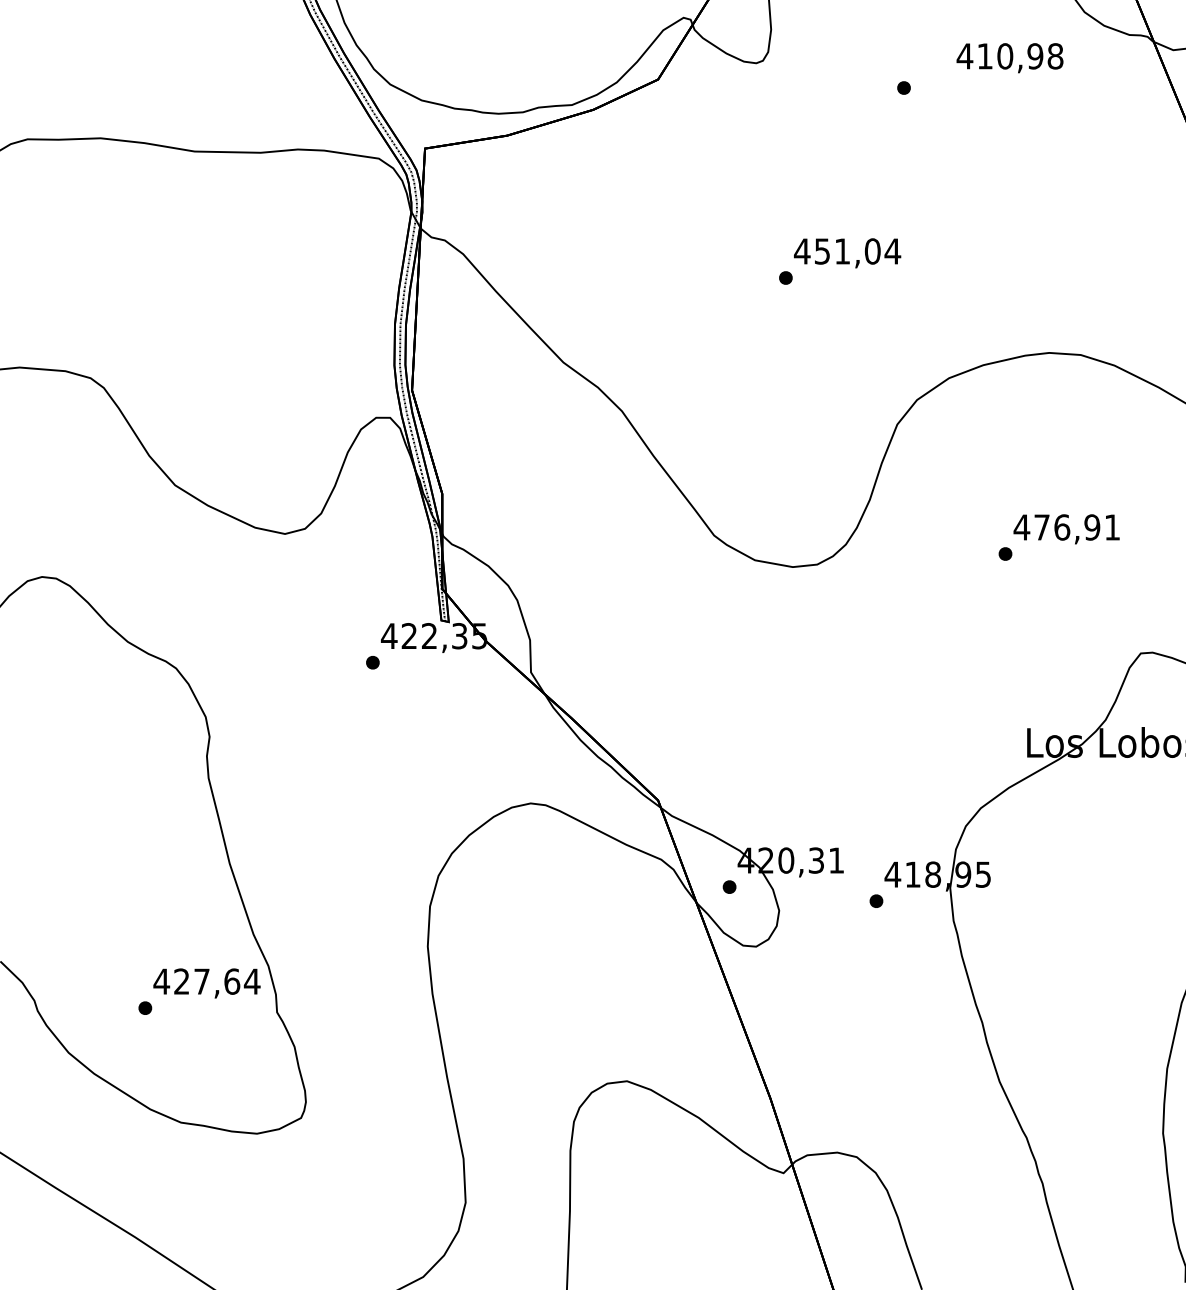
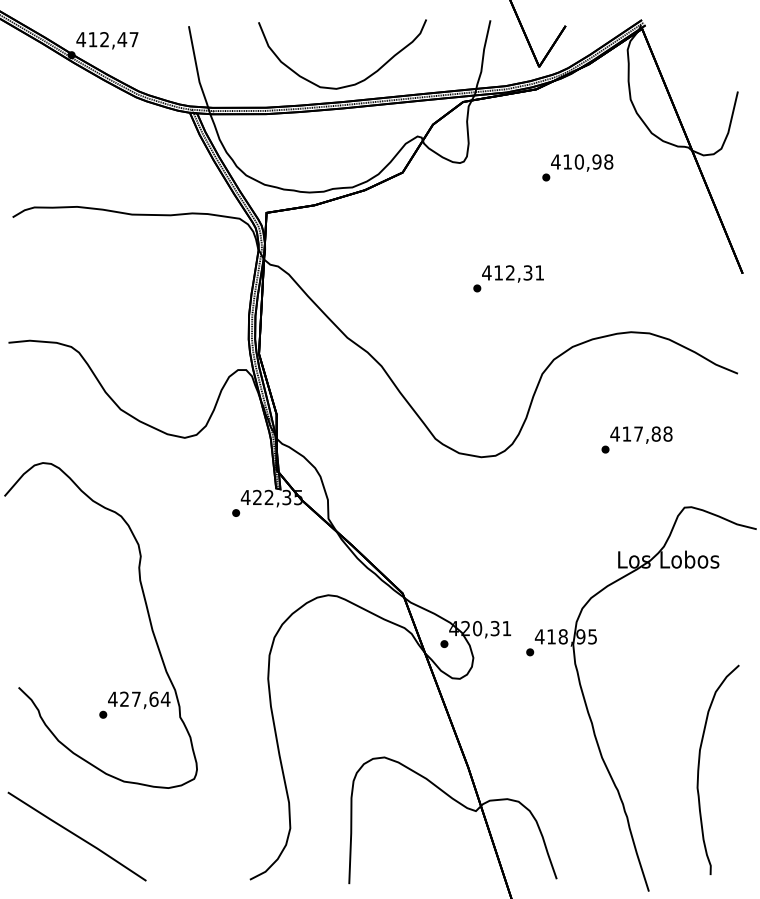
text: (1010, 57) -> (582, 162), moved
text: (858, 250) -> (519, 272), 451,04 -> 412,31
text: (1077, 526) -> (647, 433), 476,91 -> 417,88

